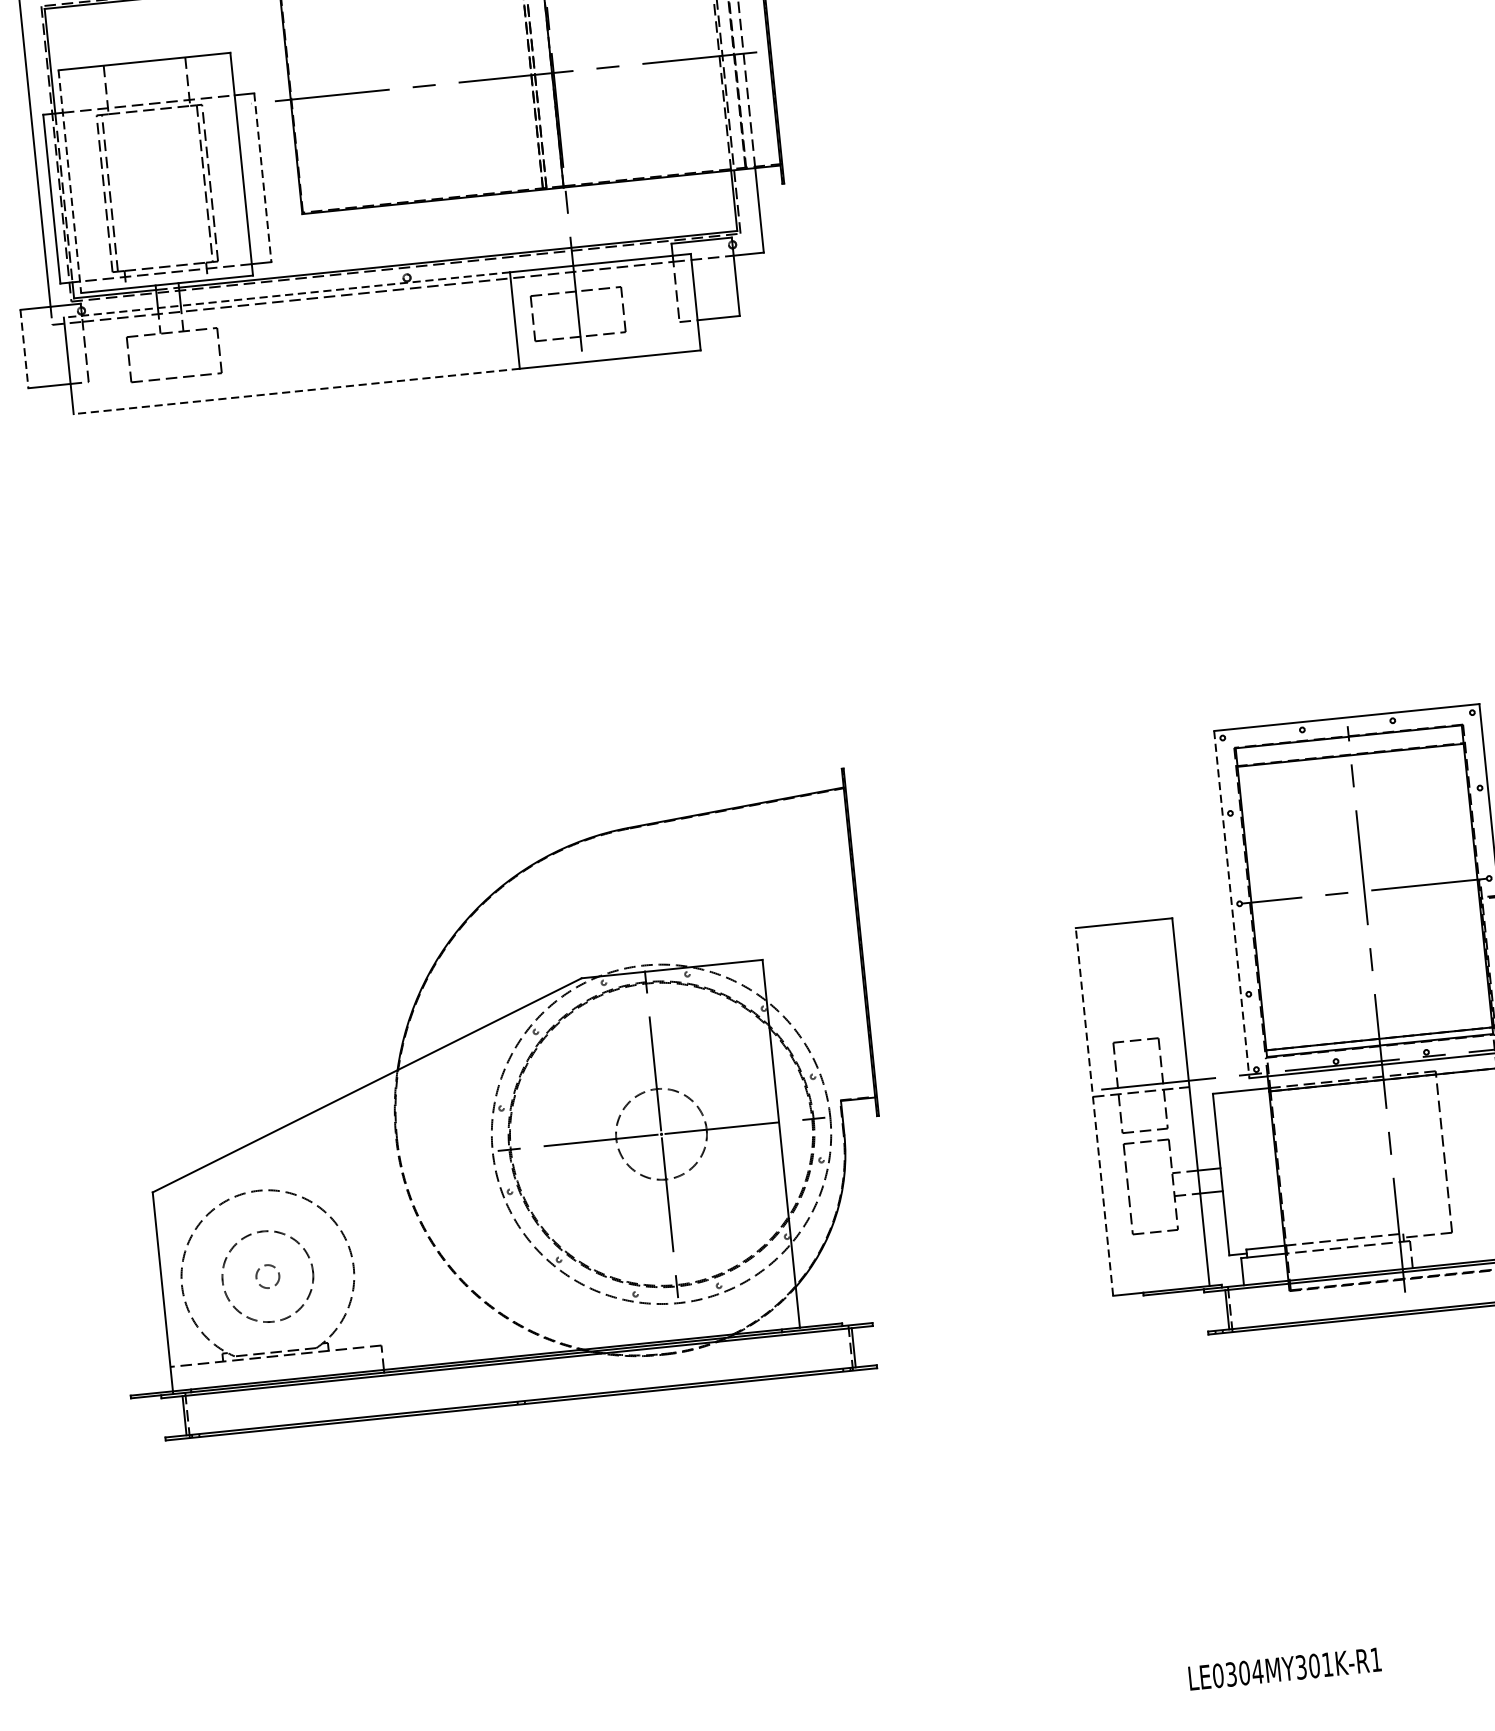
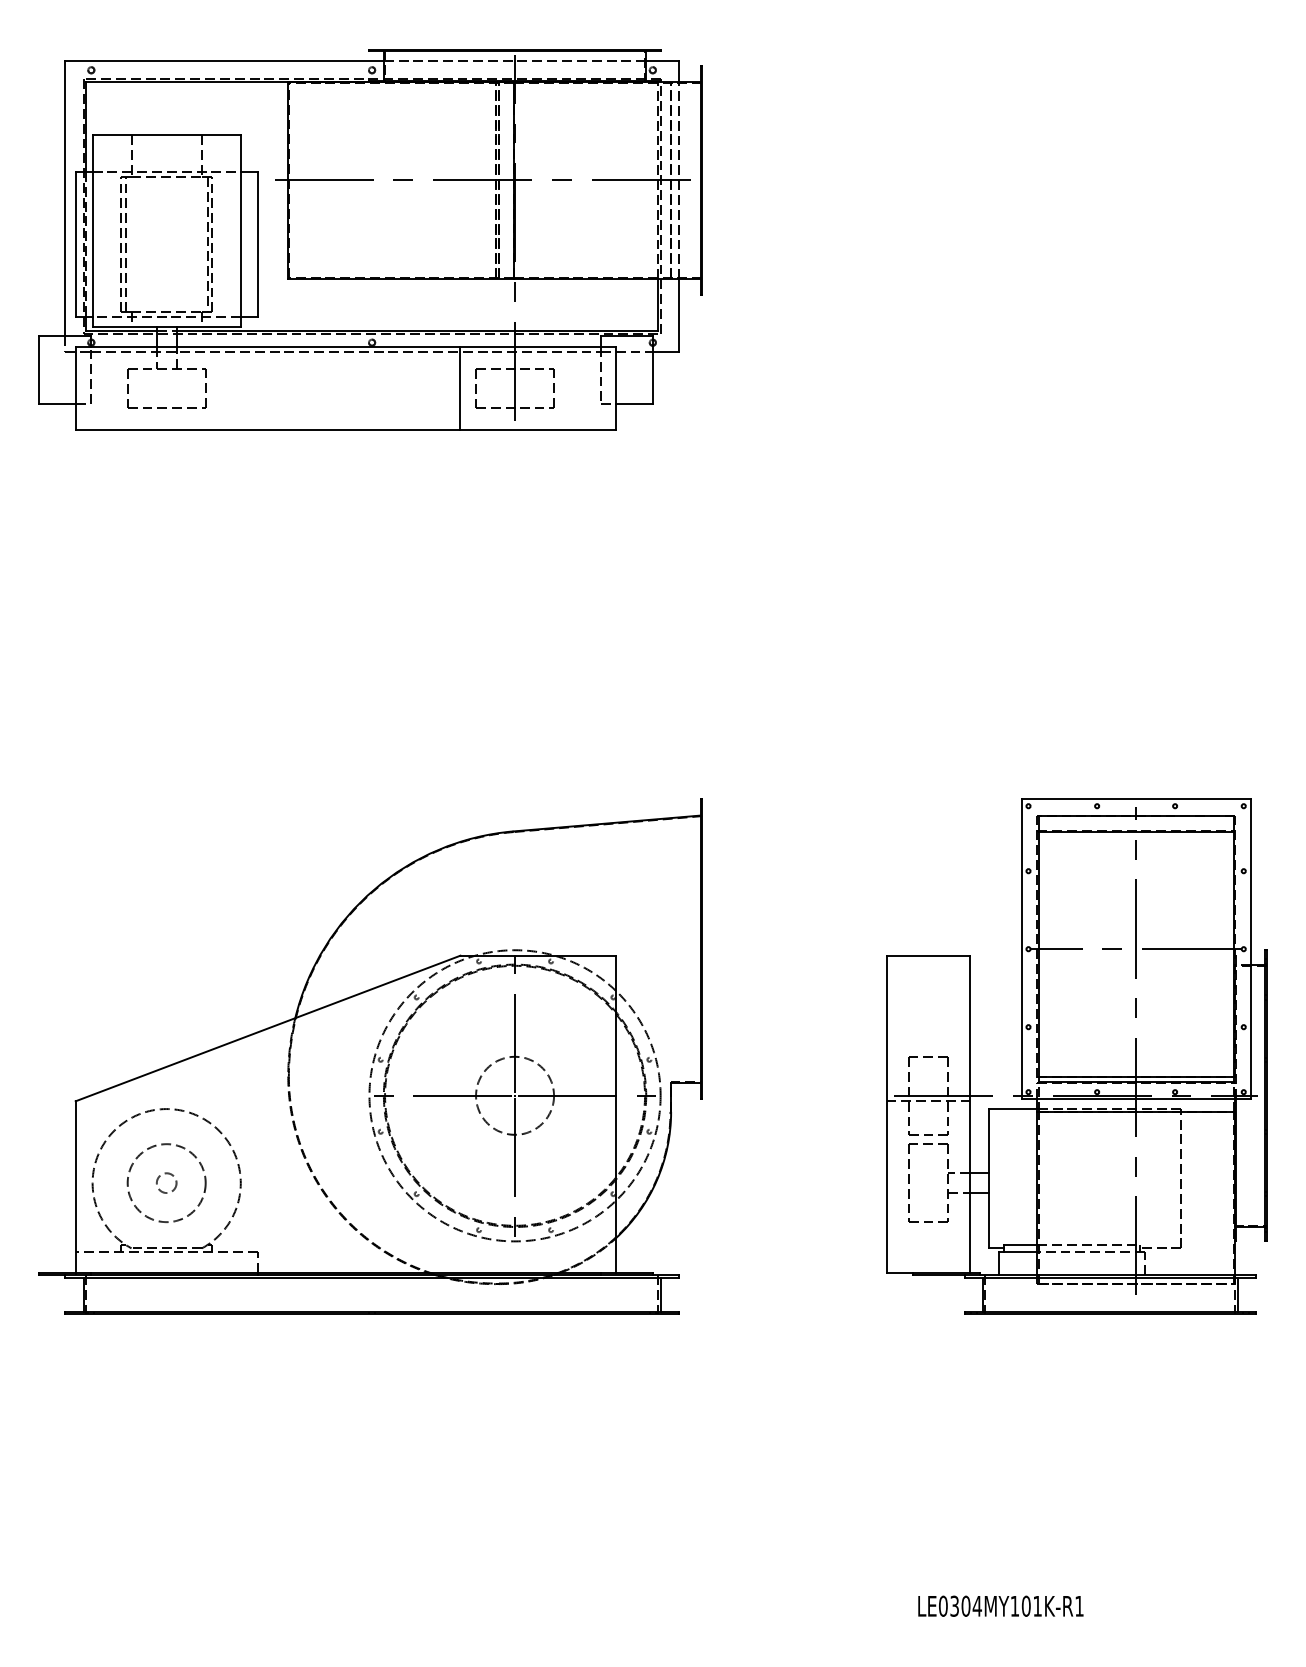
line: (262, 177) -> (257, 244), dashed -> solid
line: (69, 181) -> (92, 231), dashed -> solid
line: (286, 294) -> (267, 346), dashed -> solid
line: (24, 349) -> (39, 370), dashed -> solid
line: (296, 392) -> (267, 430), dashed -> solid
line: (1231, 905) -> (1021, 949), dashed -> solid
line: (1094, 1112) -> (886, 1114), dashed -> solid
text: (1300, 1666) -> (1014, 1605), LE0304MY301K-R1 -> LE0304MY101K-R1

